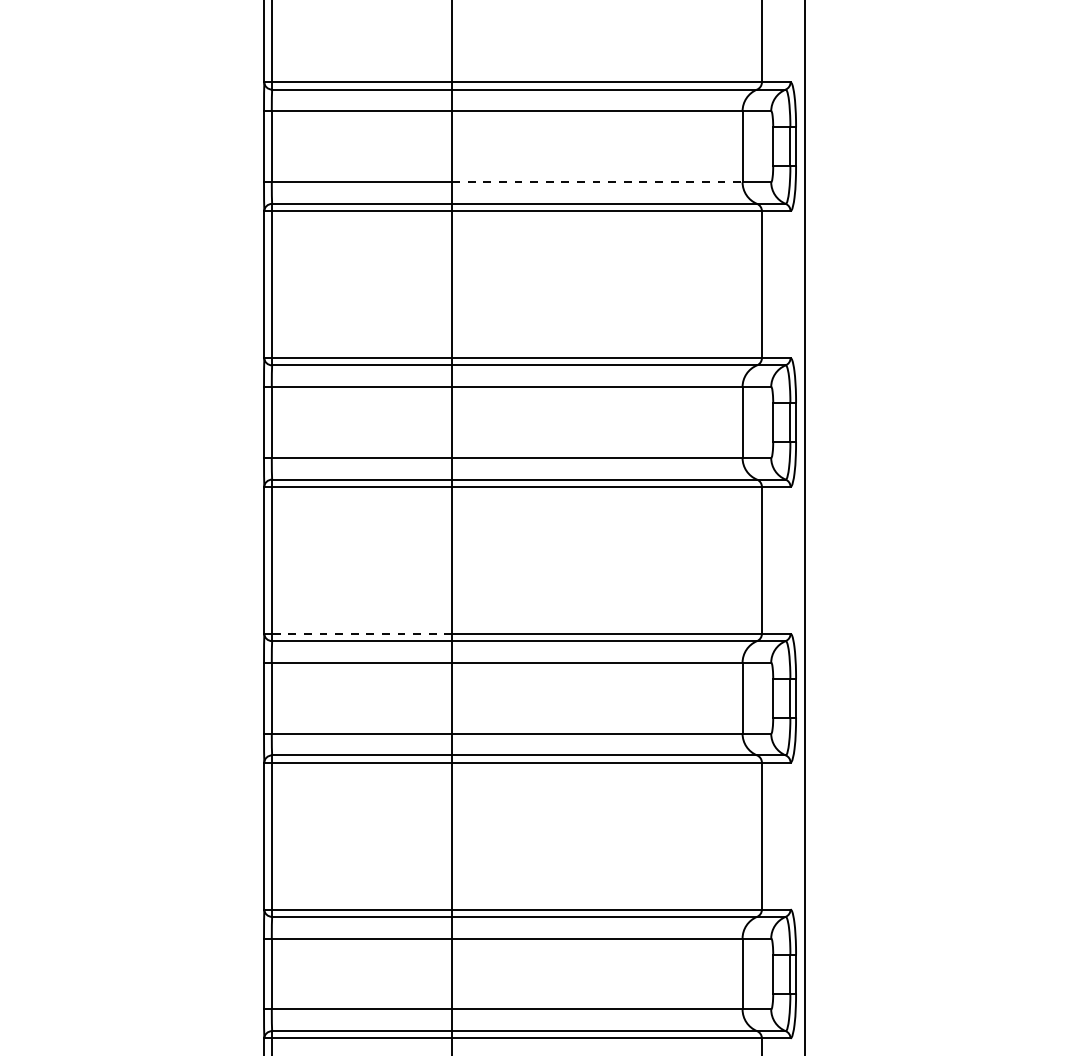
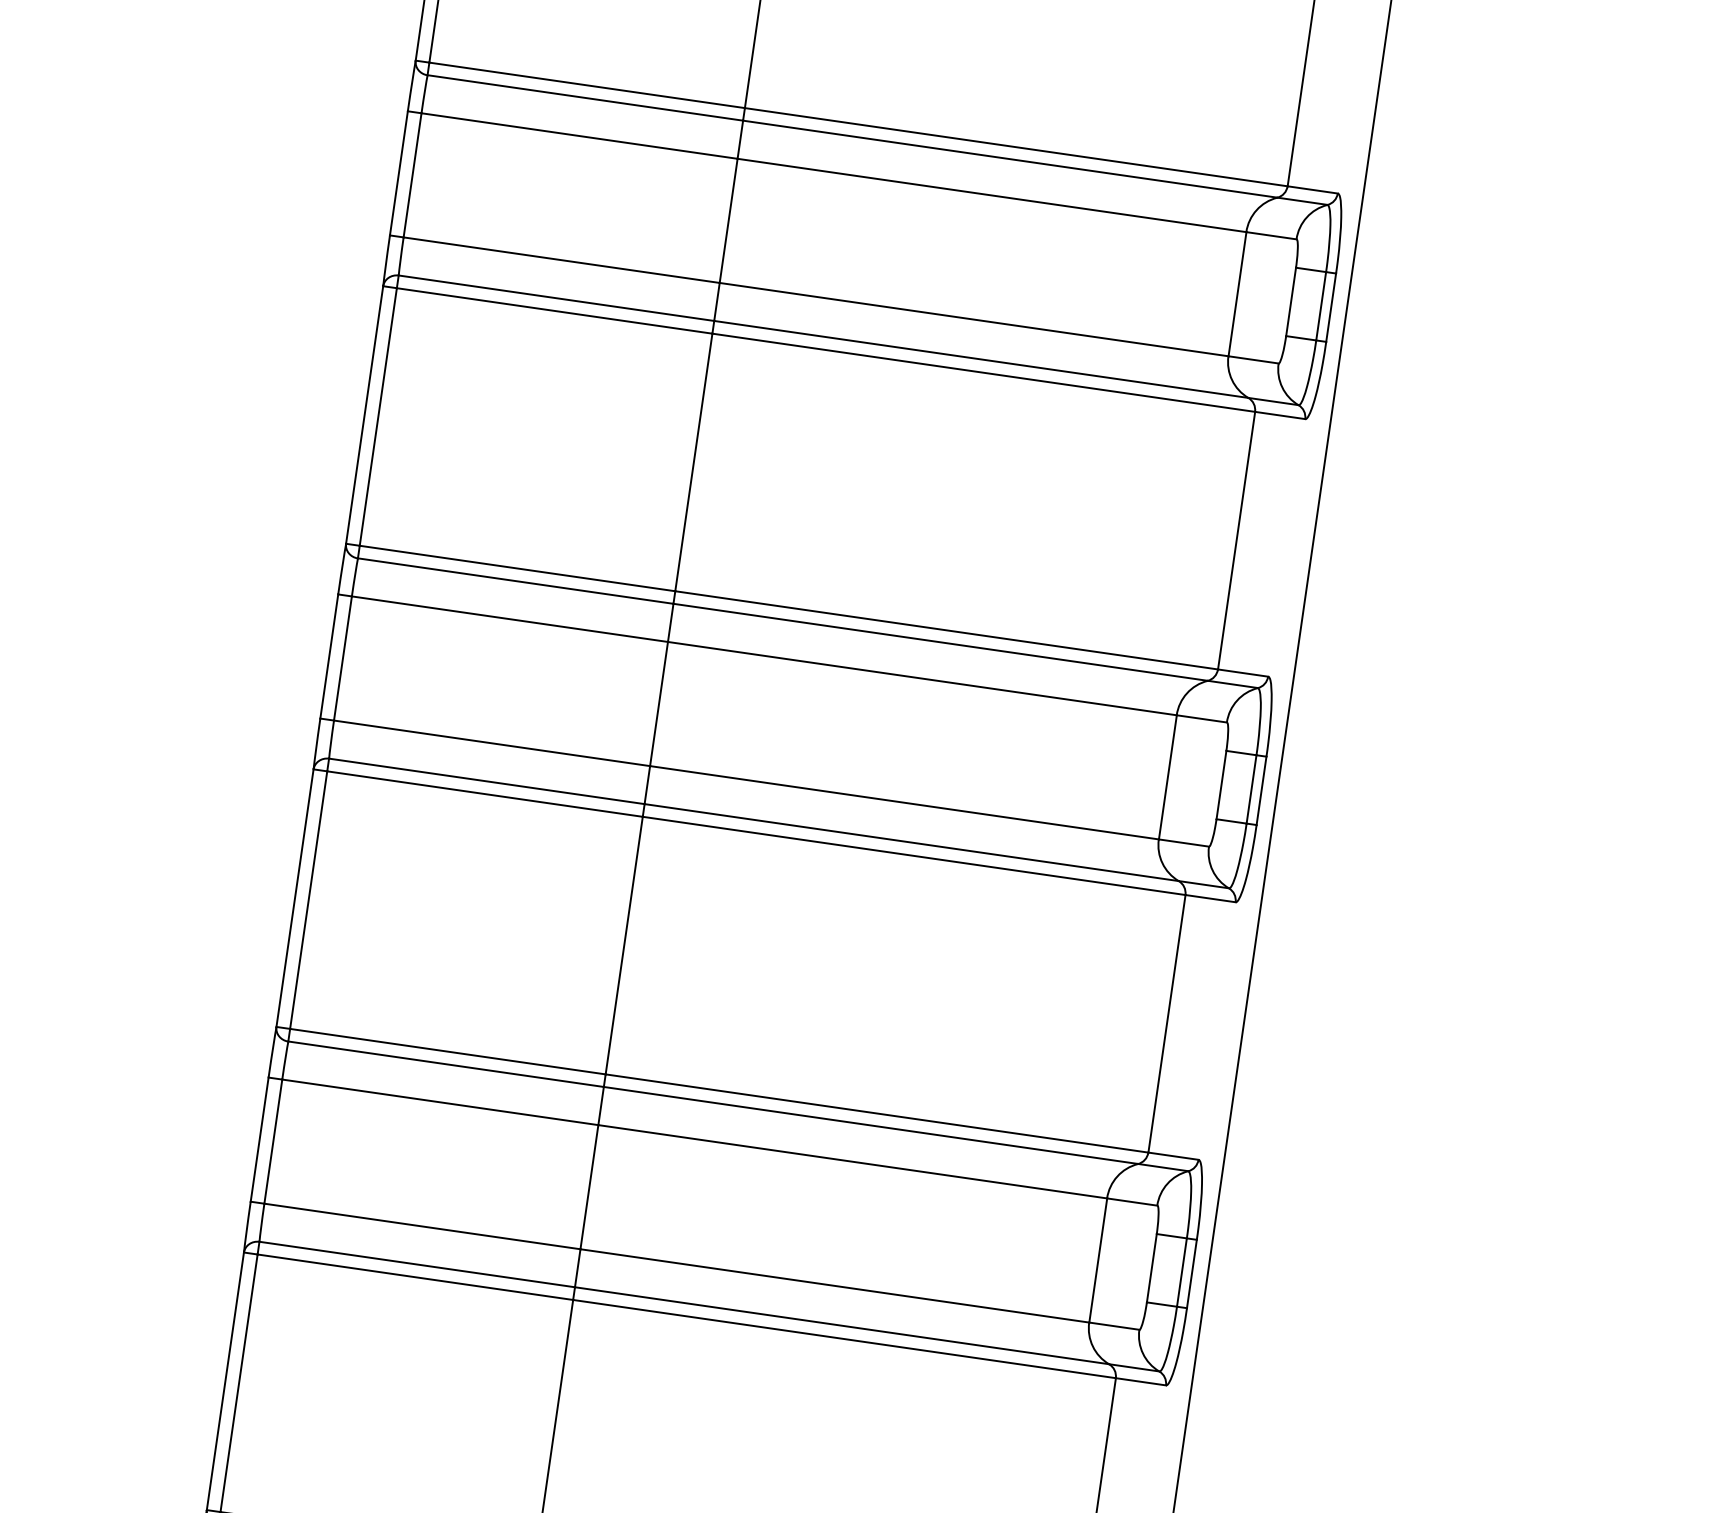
line: (597, 182) -> (974, 320), dashed -> solid
line: (361, 633) -> (446, 1050), dashed -> solid

